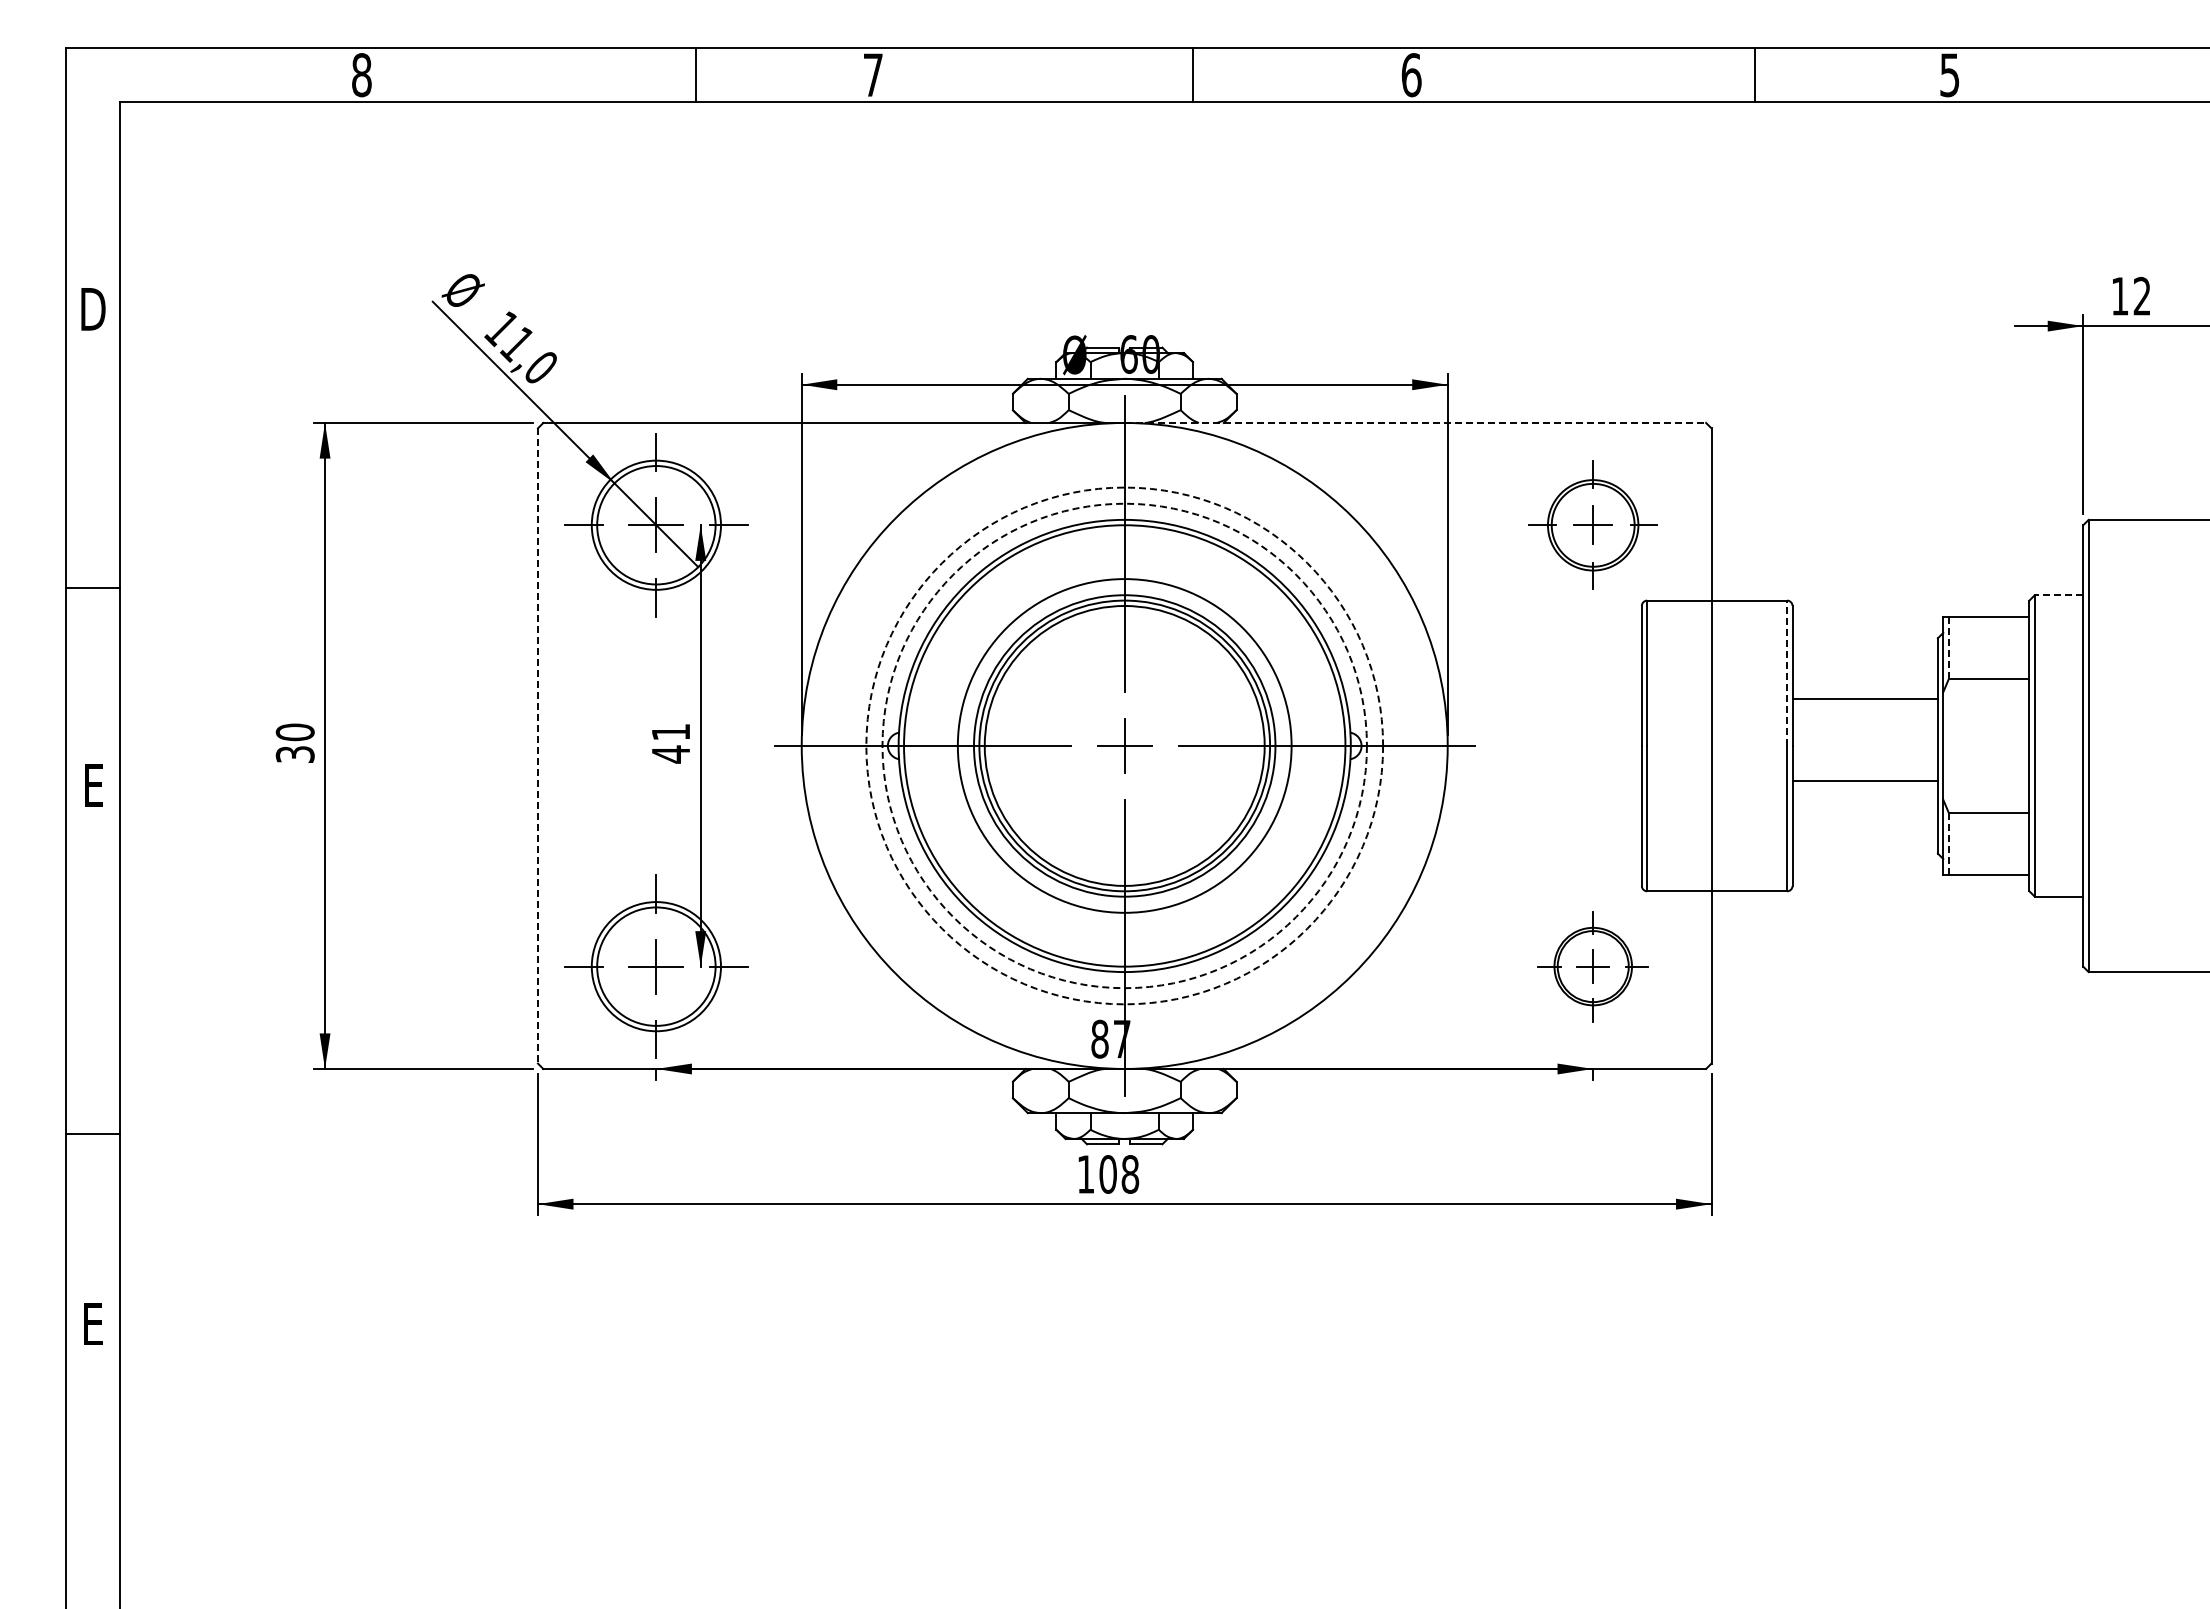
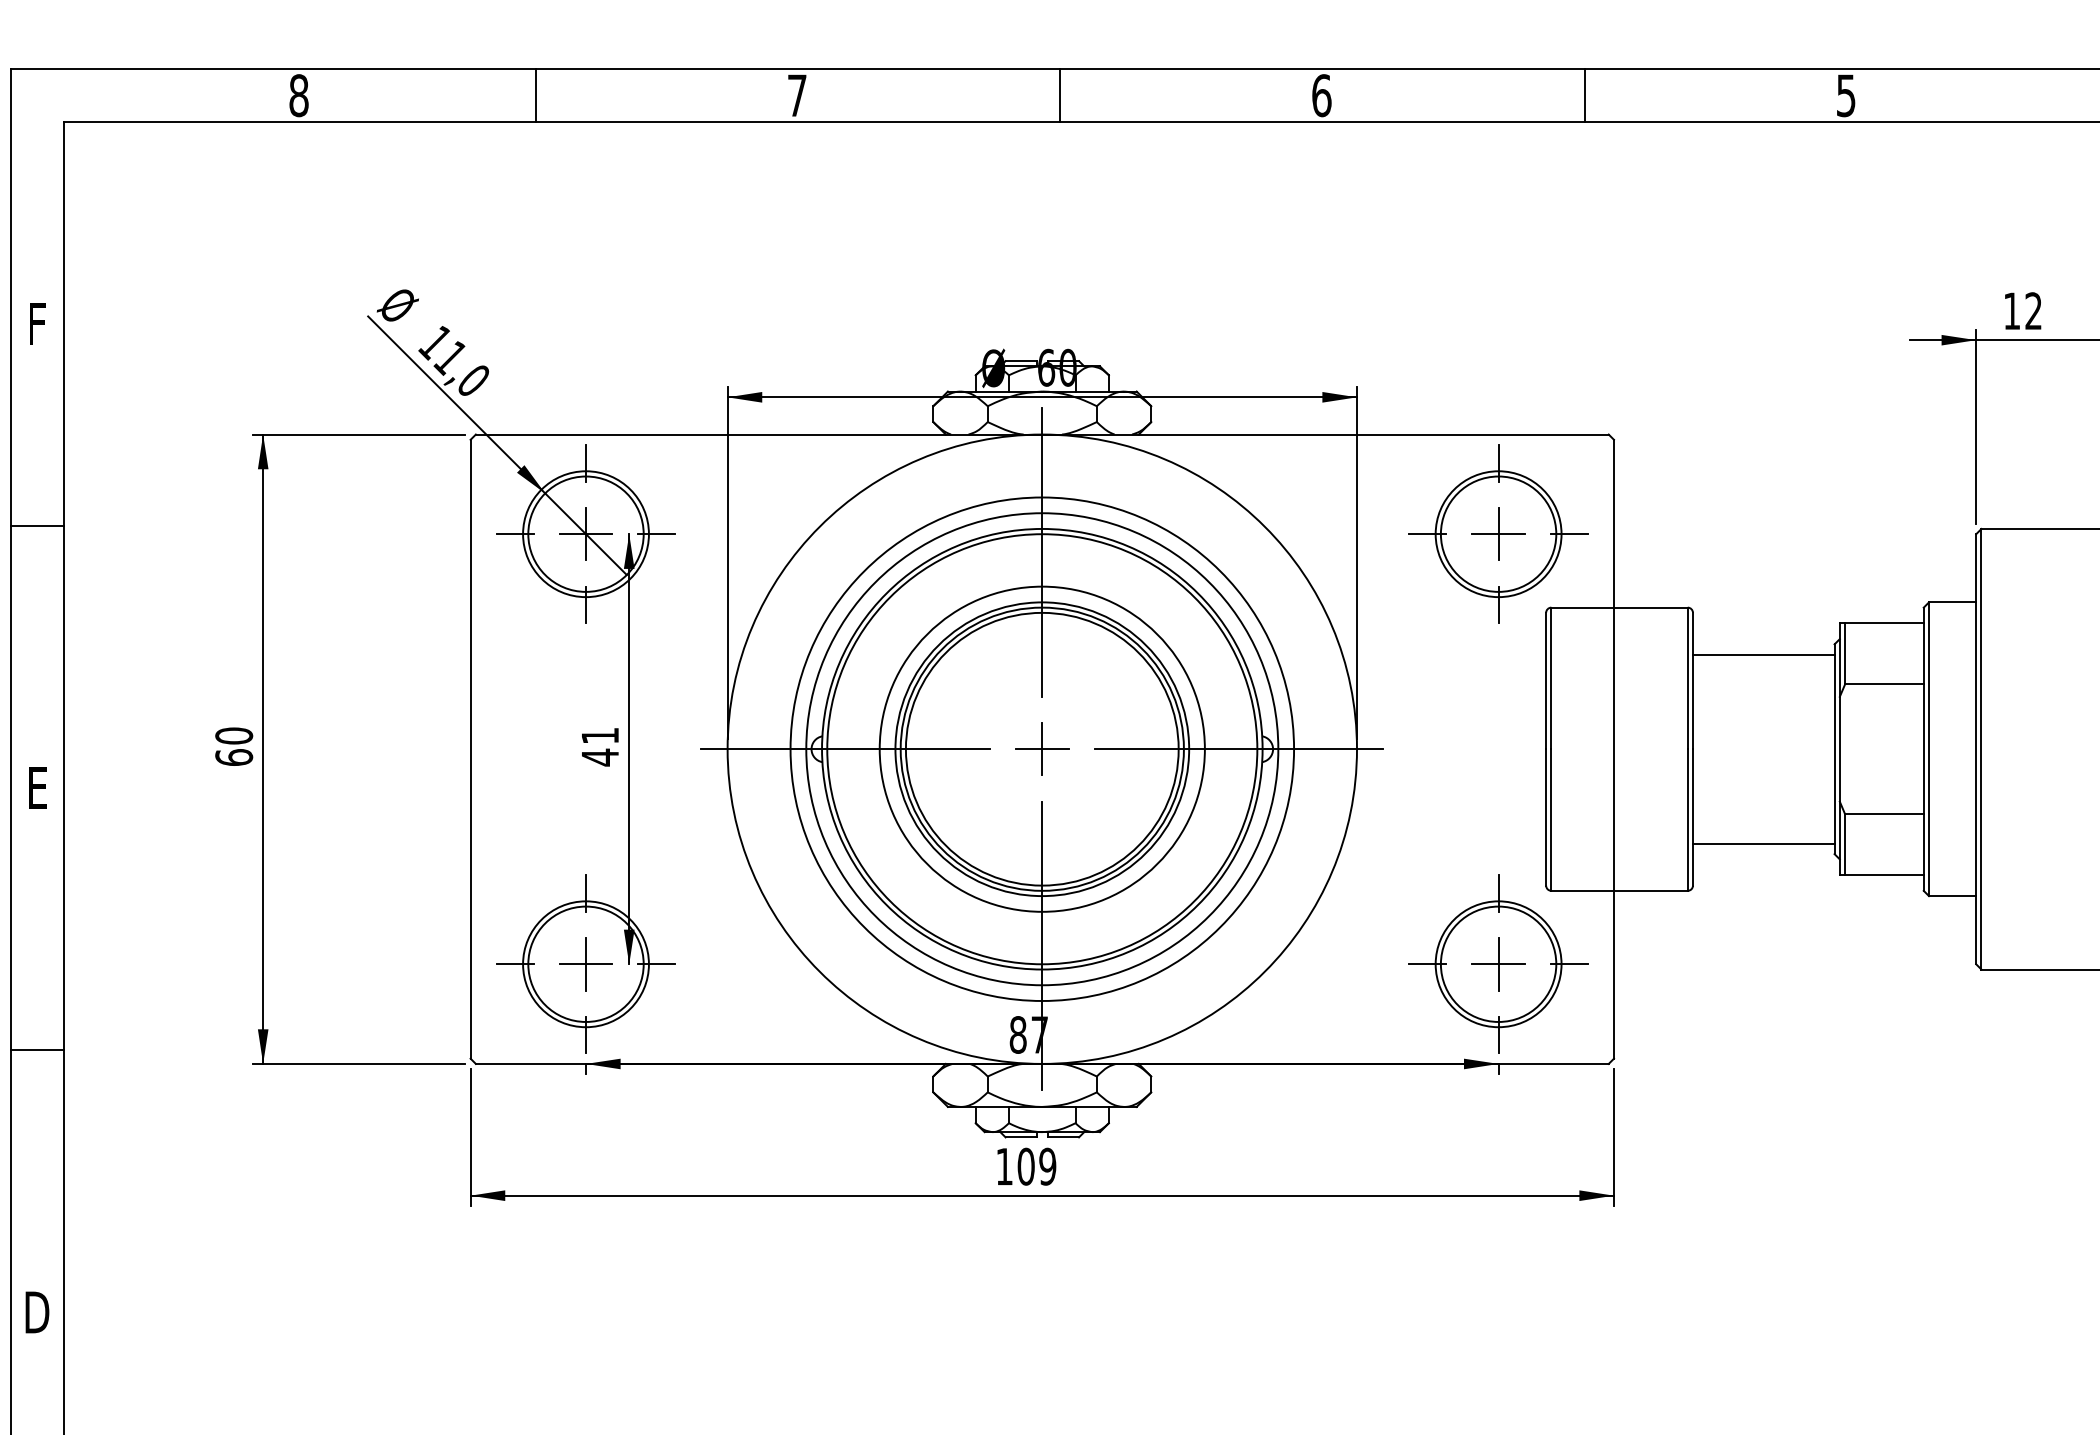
line: (695, 74) -> (535, 95), moved
line: (1192, 74) -> (1059, 95), moved
line: (1755, 74) -> (1584, 95), moved
text: (93, 309) -> (37, 323), D -> F
line: (1415, 422) -> (1325, 434), dashed -> solid
part: (1593, 525) -> (1499, 534), size x1.43
line: (93, 588) -> (37, 525), moved
line: (2058, 595) -> (1952, 602), dashed -> solid
line: (1948, 648) -> (1844, 654), dashed -> solid
line: (1787, 673) -> (1688, 678), dashed -> solid
line: (1864, 699) -> (1763, 655), moved
line: (537, 745) -> (470, 748), dashed -> solid
circle: (1124, 745) -> (1042, 748), dashed -> solid
circle: (1124, 745) -> (1042, 748), dashed -> solid
text: (294, 754) -> (233, 757), 30 -> 60
line: (1864, 780) -> (1763, 843), moved
line: (1948, 844) -> (1844, 845), dashed -> solid
part: (1593, 966) -> (1499, 964), size x1.67
line: (93, 1133) -> (37, 1049), moved
text: (1130, 1174) -> (1047, 1166), 108 -> 109
text: (93, 1323) -> (37, 1311), E -> D

